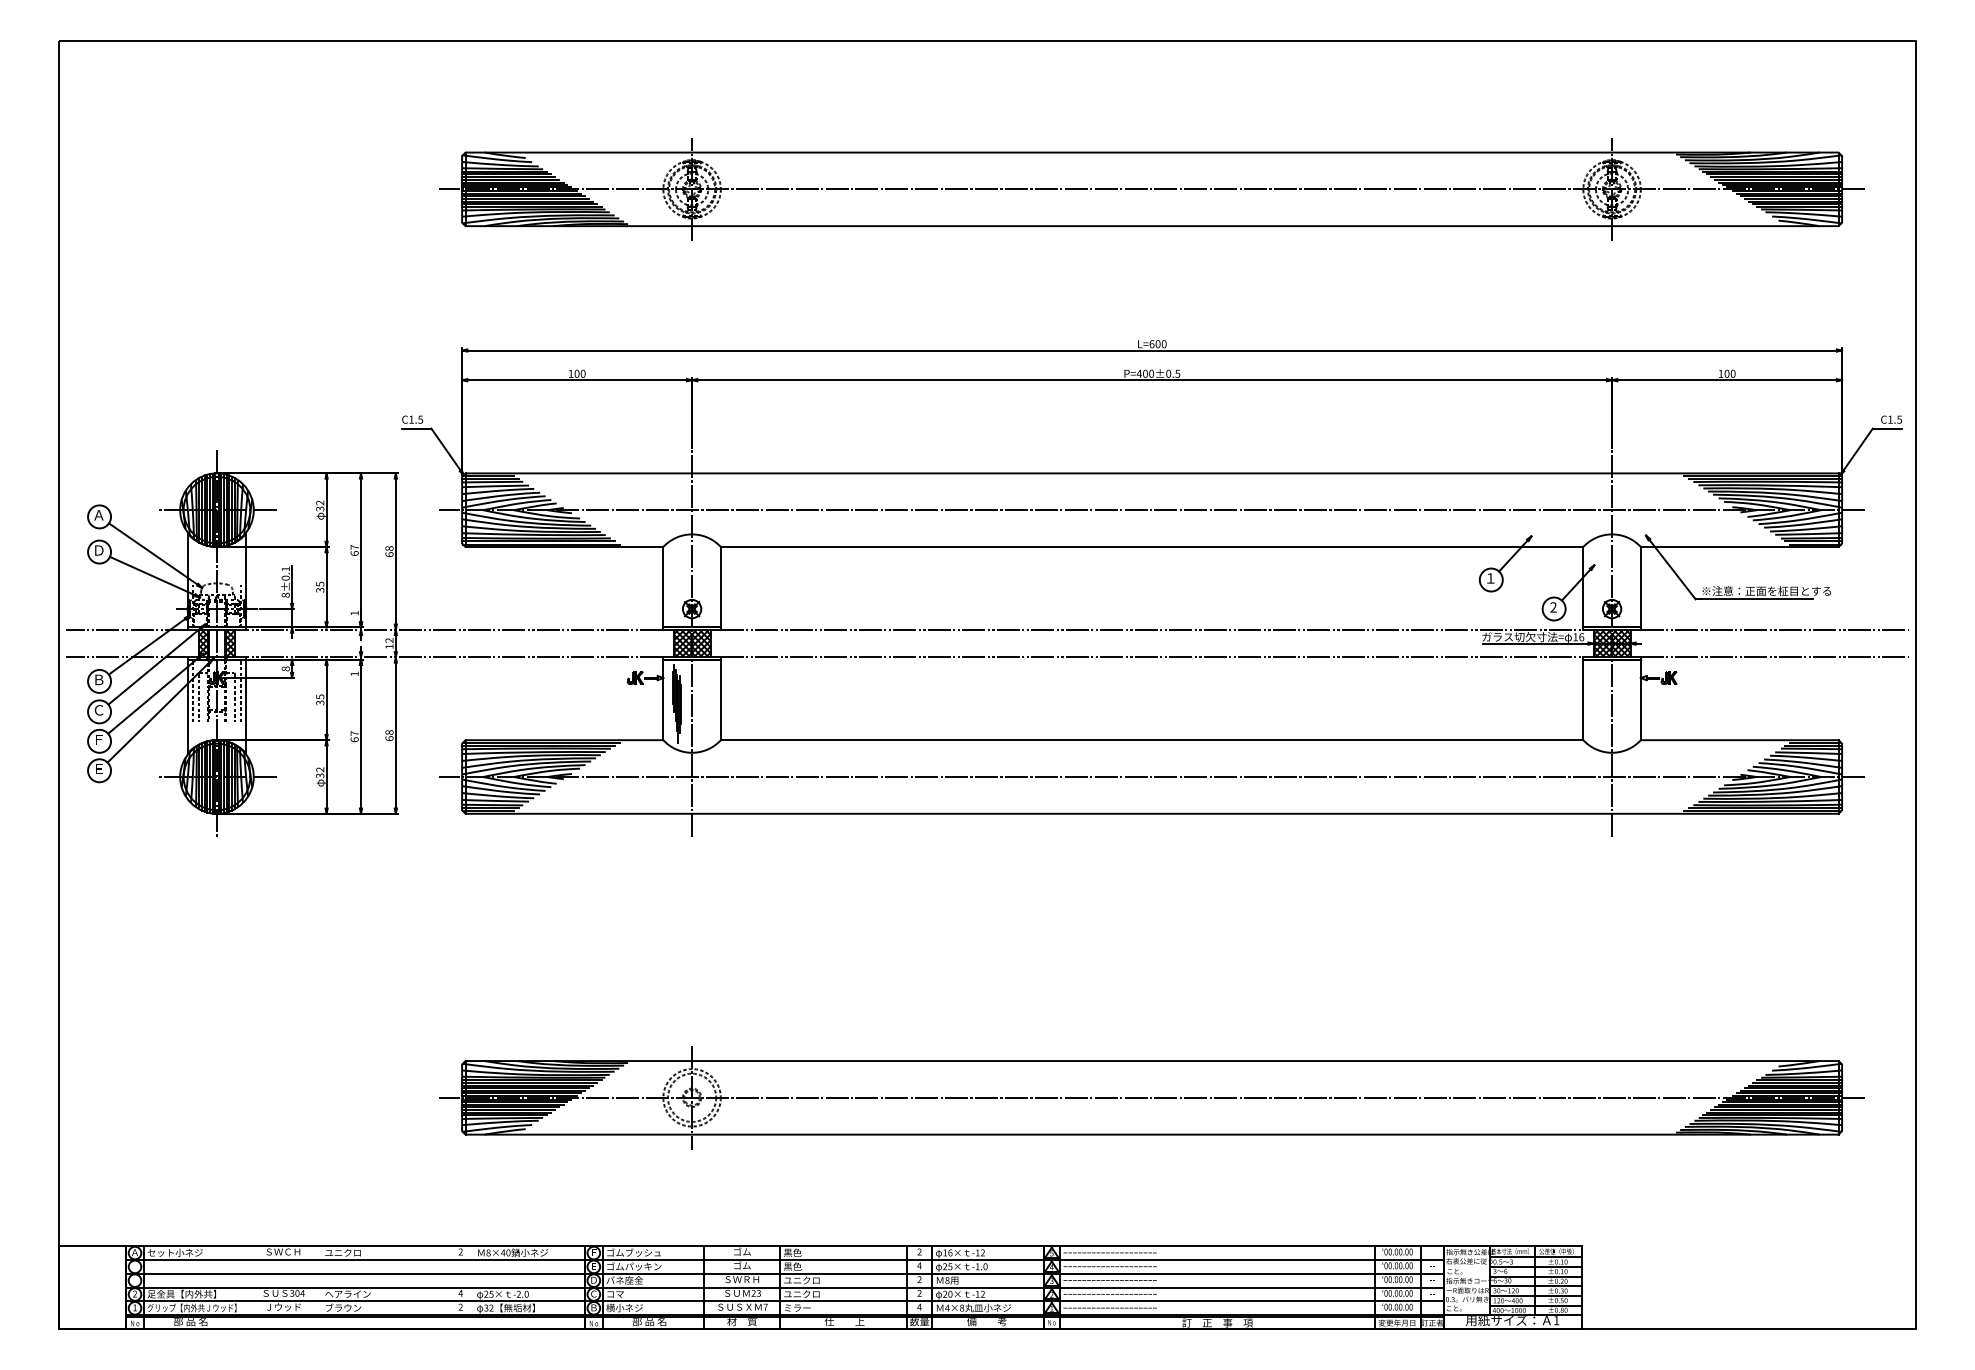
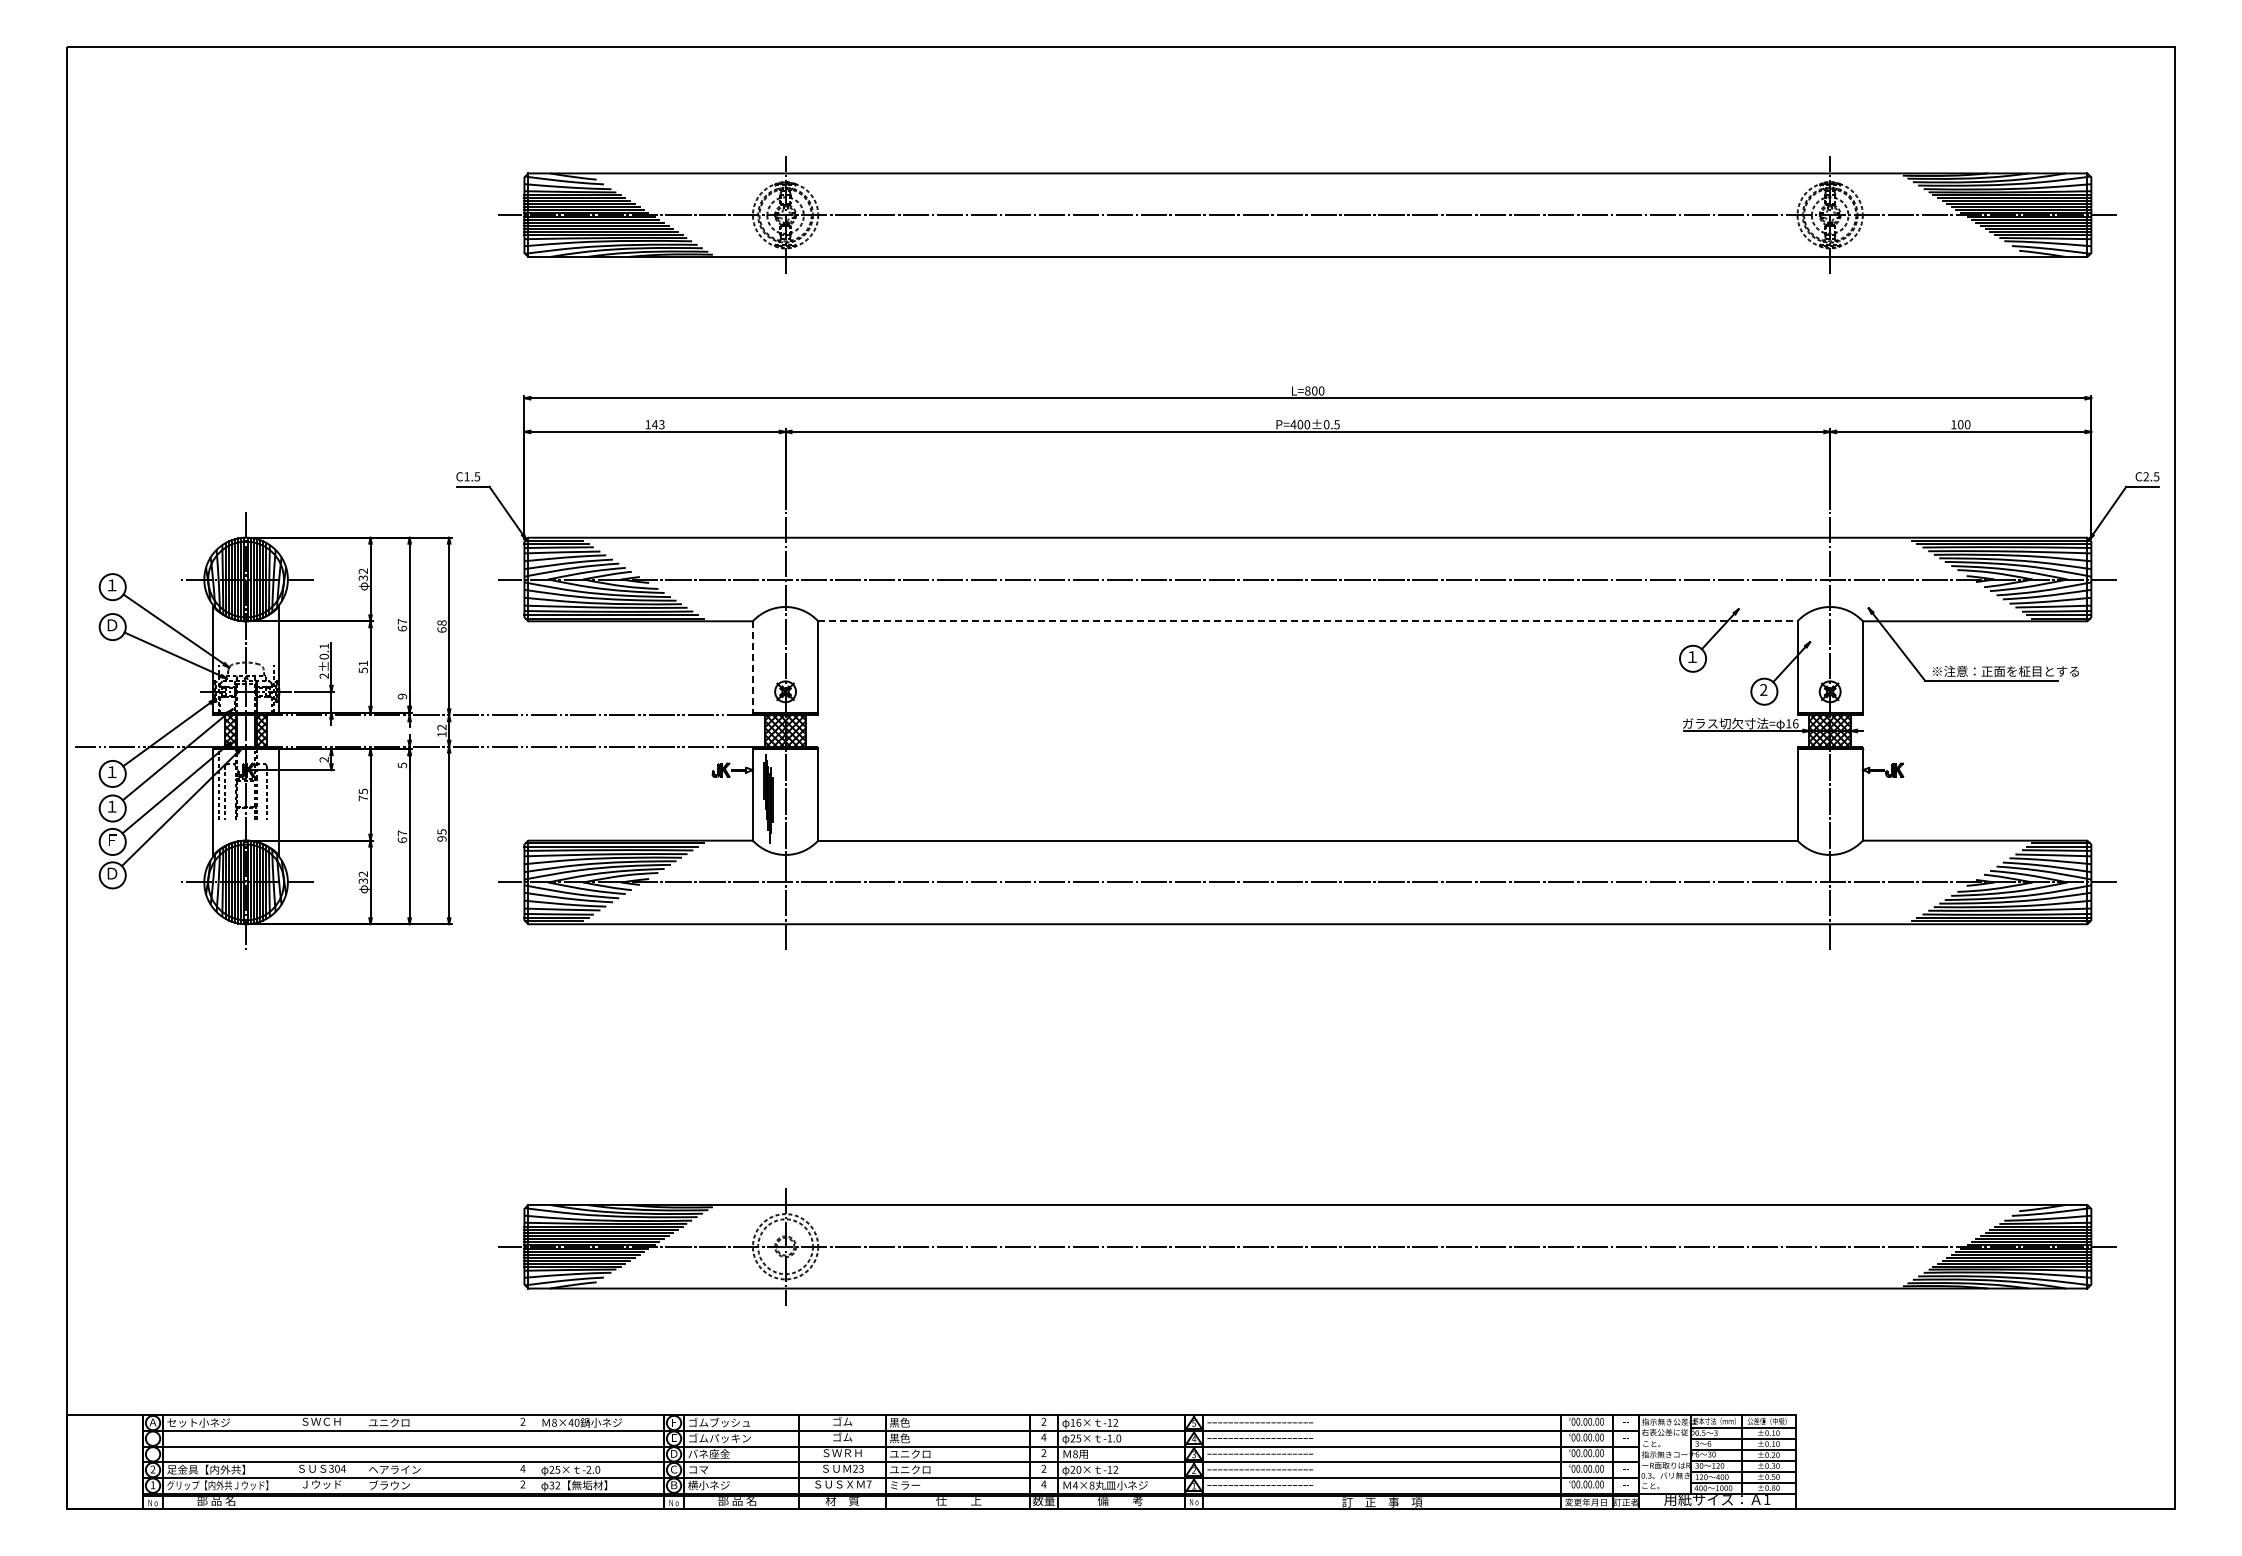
text: (1151, 343) -> (1307, 390), L=600 -> L=800
text: (579, 373) -> (657, 424), 100 -> 143
text: (1889, 419) -> (2145, 476), C1.5 -> C2.5
text: (99, 515) -> (112, 585), Ａ -> １
line: (1151, 547) -> (1307, 621), solid -> dashed
text: (319, 586) -> (362, 666), 35 -> 51
line: (662, 587) -> (752, 667), solid -> dashed
text: (285, 594) -> (323, 675), 8±0.1 -> 2±0.1
text: (354, 613) -> (402, 696), 1 -> 9
line: (127, 629) -> (144, 715), removed
line: (1151, 629) -> (1307, 715), removed
line: (1774, 629) -> (2014, 715), removed
line: (1151, 657) -> (1307, 746), removed
line: (1774, 657) -> (2014, 746), removed
text: (285, 668) -> (323, 759), 8 -> 2
text: (354, 673) -> (402, 765), 1 -> 5
text: (99, 679) -> (112, 771), Ｂ -> １
line: (241, 690) -> (273, 784), removed
text: (319, 703) -> (362, 798), 35 -> 75
text: (99, 710) -> (112, 806), Ｃ -> １
text: (389, 735) -> (441, 835), 68 -> 95
text: (99, 769) -> (112, 873), Ｅ -> Ｄ

